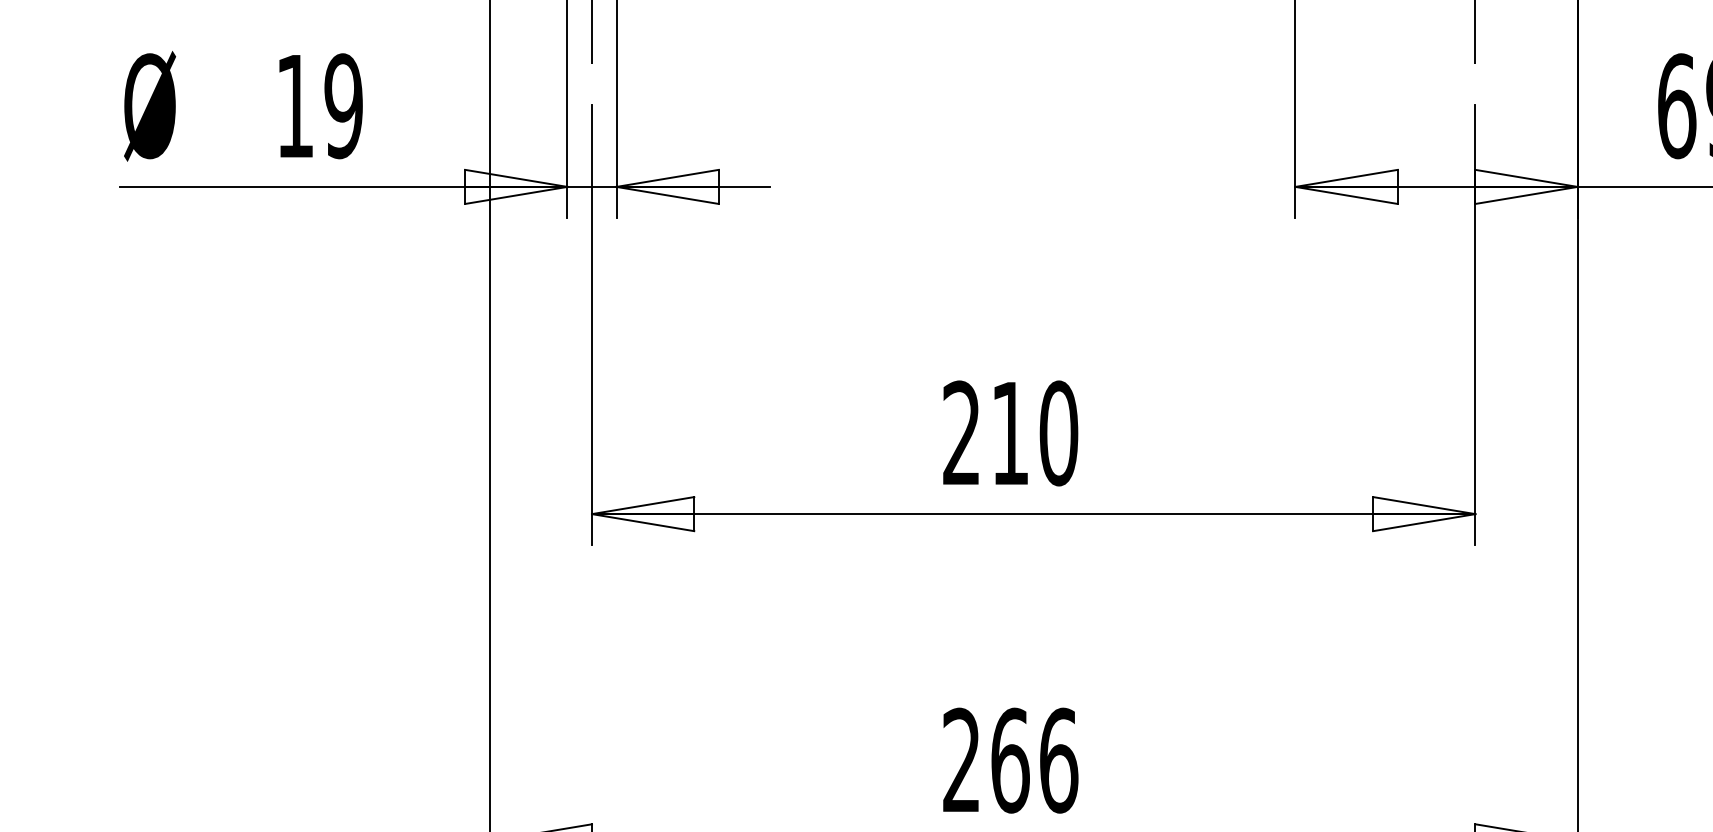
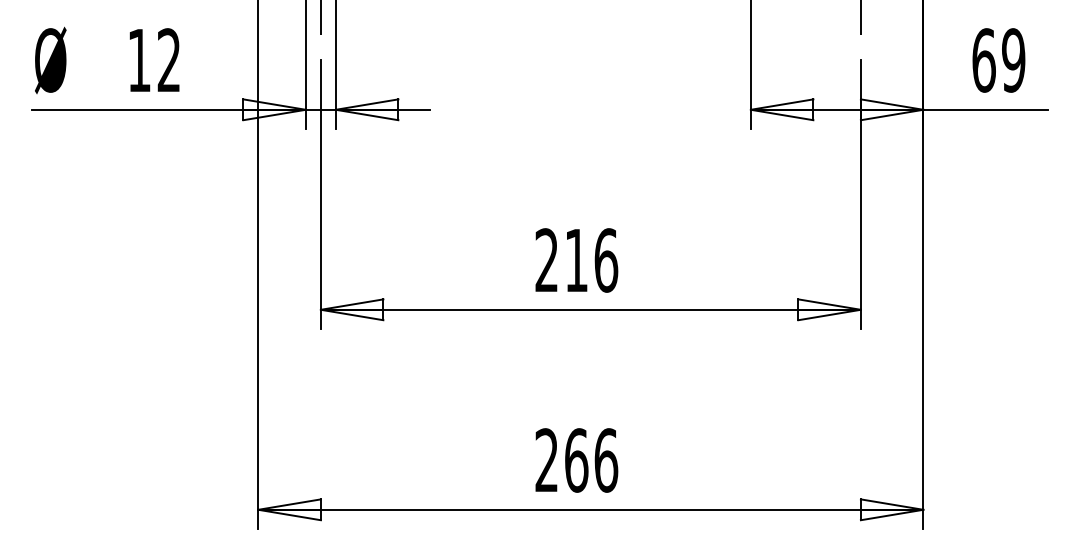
text: (342, 106) -> (168, 60), 19 -> 12
text: (1059, 433) -> (606, 260), 210 -> 216

